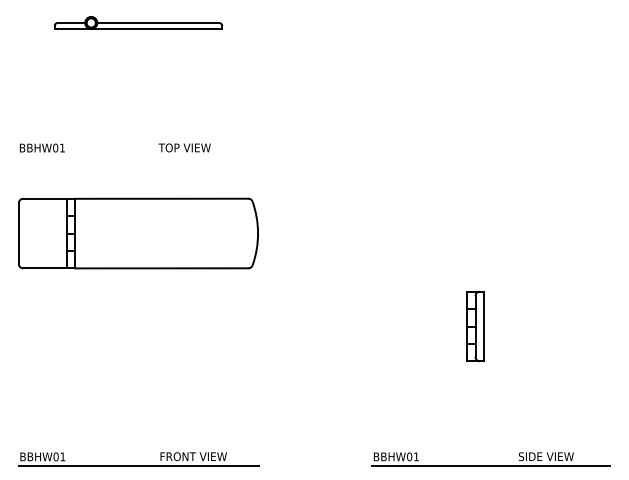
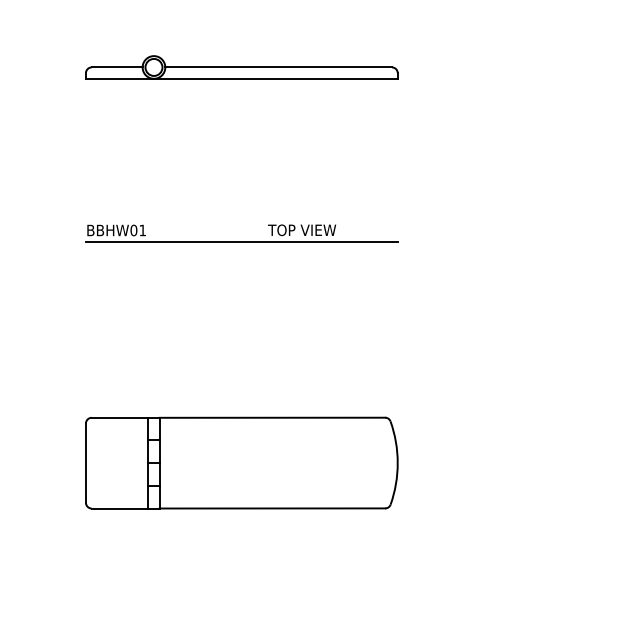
part: (138, 22) -> (241, 66), size x1.43
line: (138, 156) -> (241, 241), added
part: (138, 233) -> (241, 463), moved

